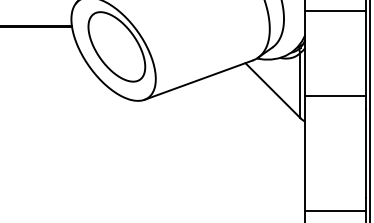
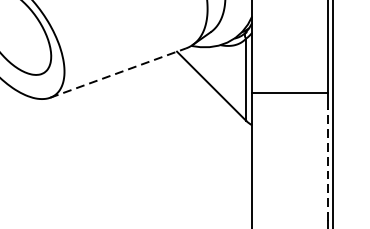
line: (198, 80) -> (118, 73), solid -> dashed
line: (365, 152) -> (327, 163), solid -> dashed

